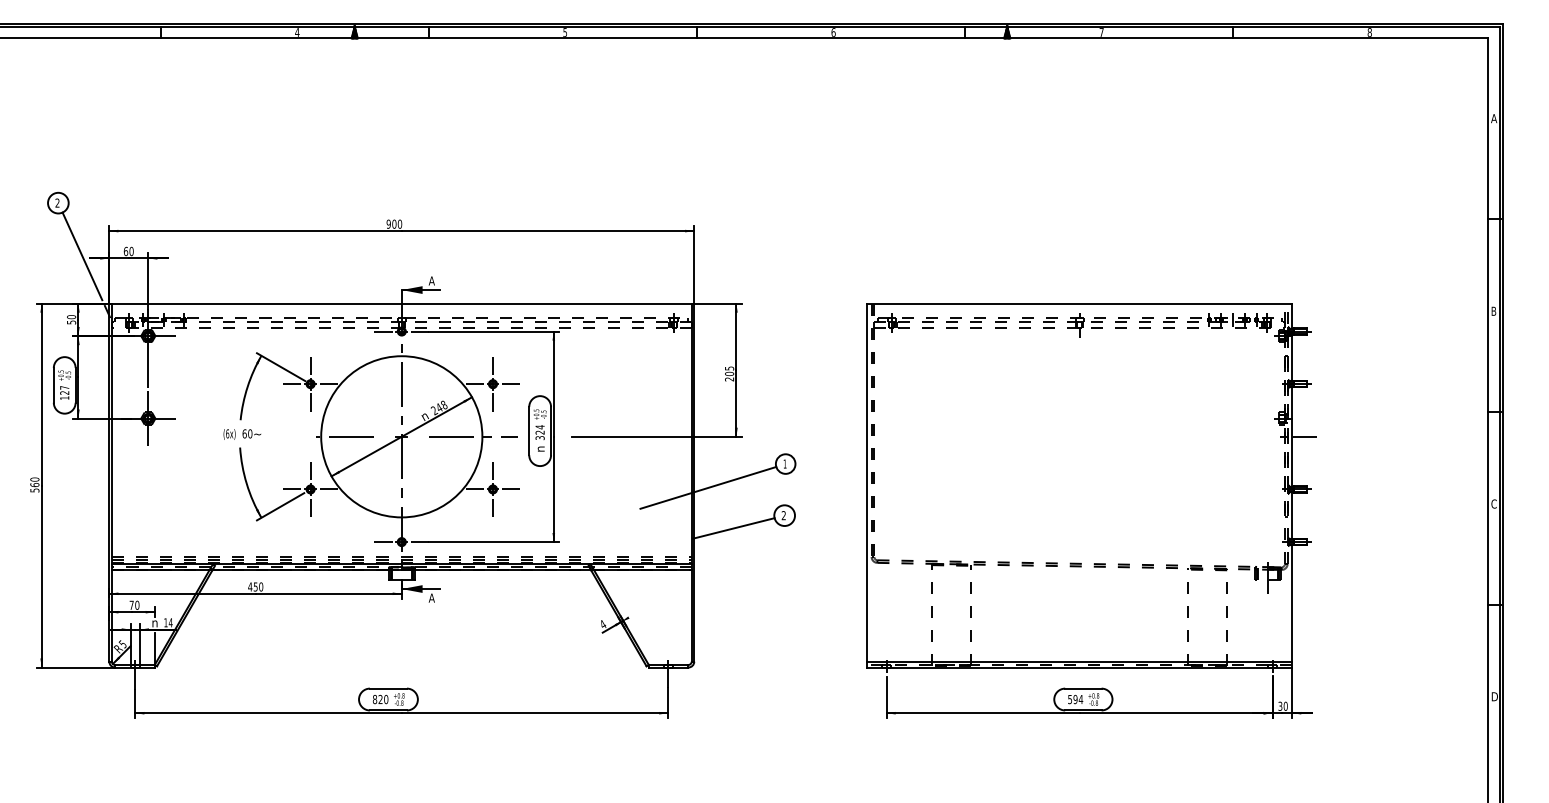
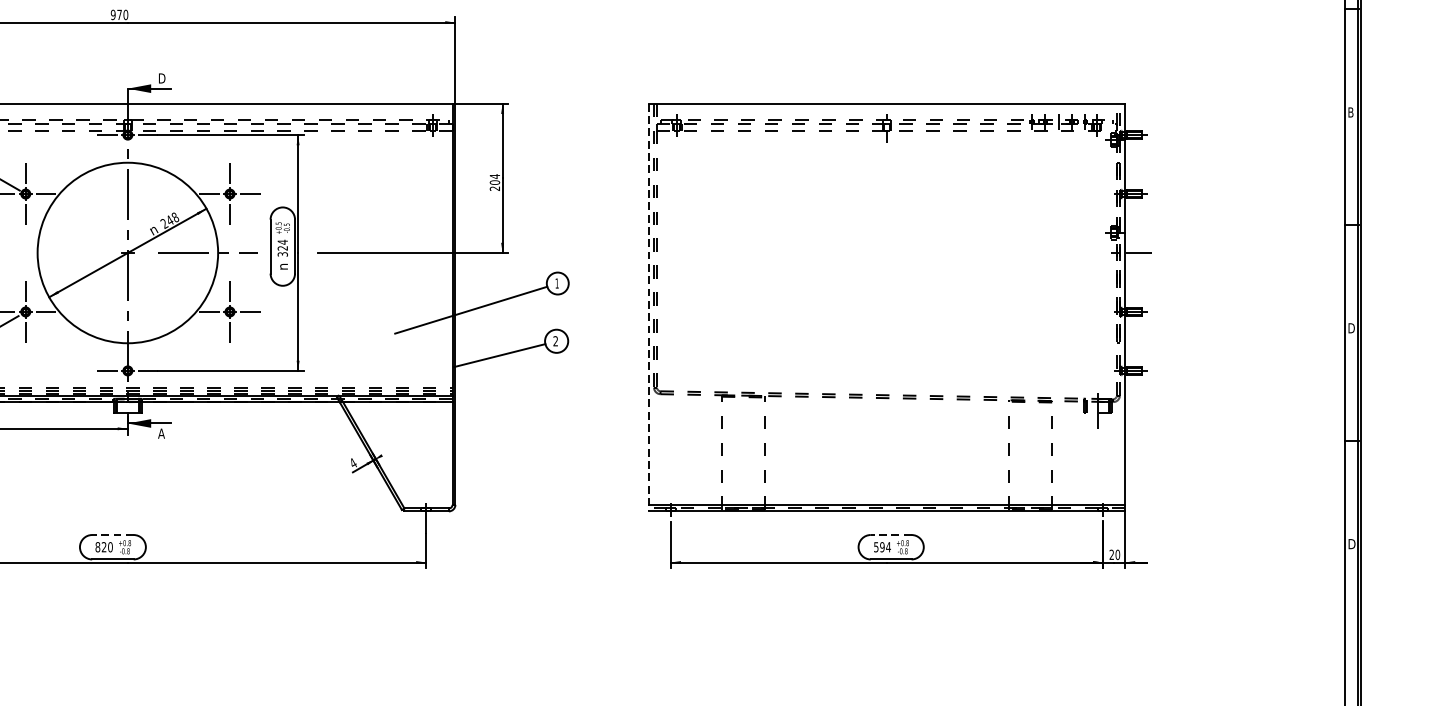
text: (394, 223) -> (119, 14), 900 -> 970
text: (431, 280) -> (161, 77), A -> D
text: (729, 368) -> (494, 176), 205 -> 204
line: (345, 436) -> (64, 252), removed
line: (867, 485) -> (649, 307), solid -> dashed
text: (1494, 503) -> (1351, 327), C -> D
line: (388, 688) -> (112, 534), solid -> dashed
line: (1082, 688) -> (890, 534), solid -> dashed
text: (1280, 706) -> (1111, 555), 30 -> 20

